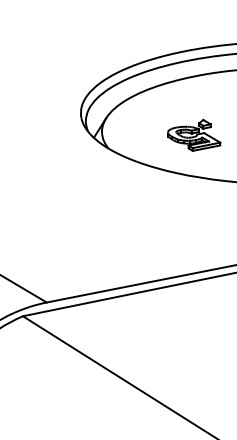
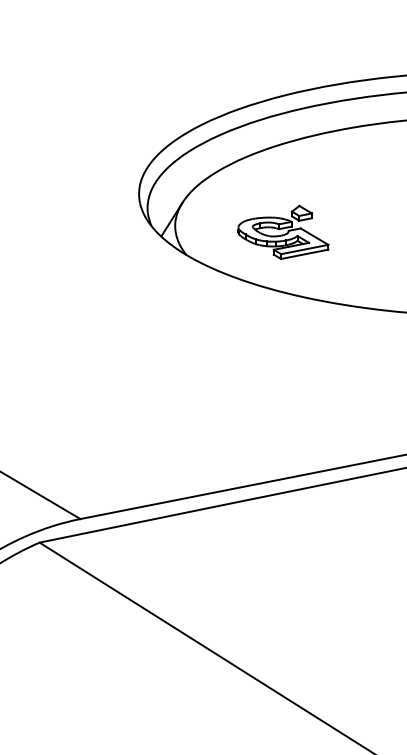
part: (194, 134) -> (284, 230), moved

